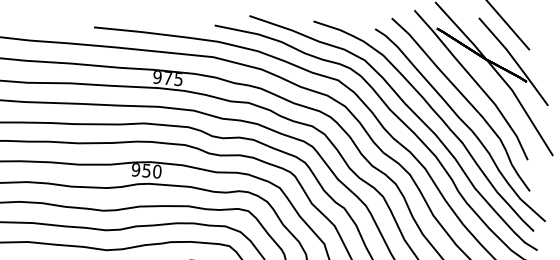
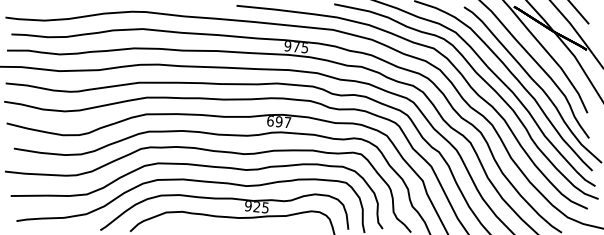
text: (147, 171) -> (279, 122), 950 -> 697

